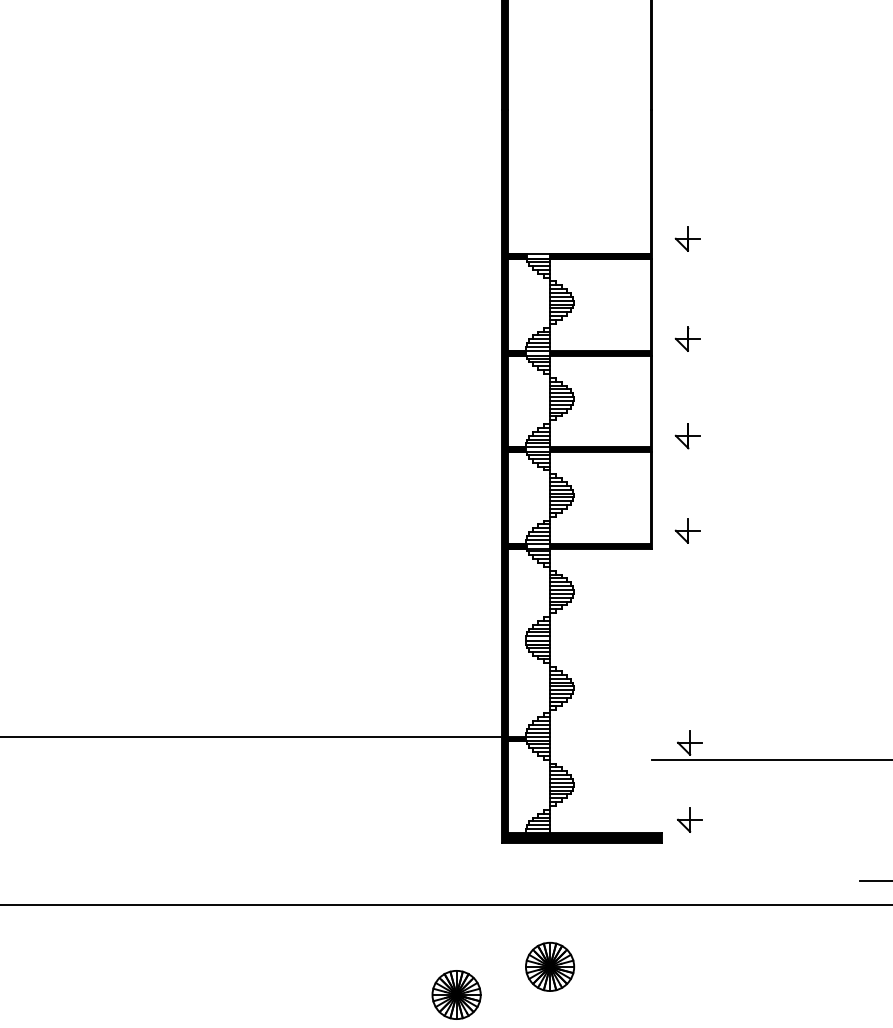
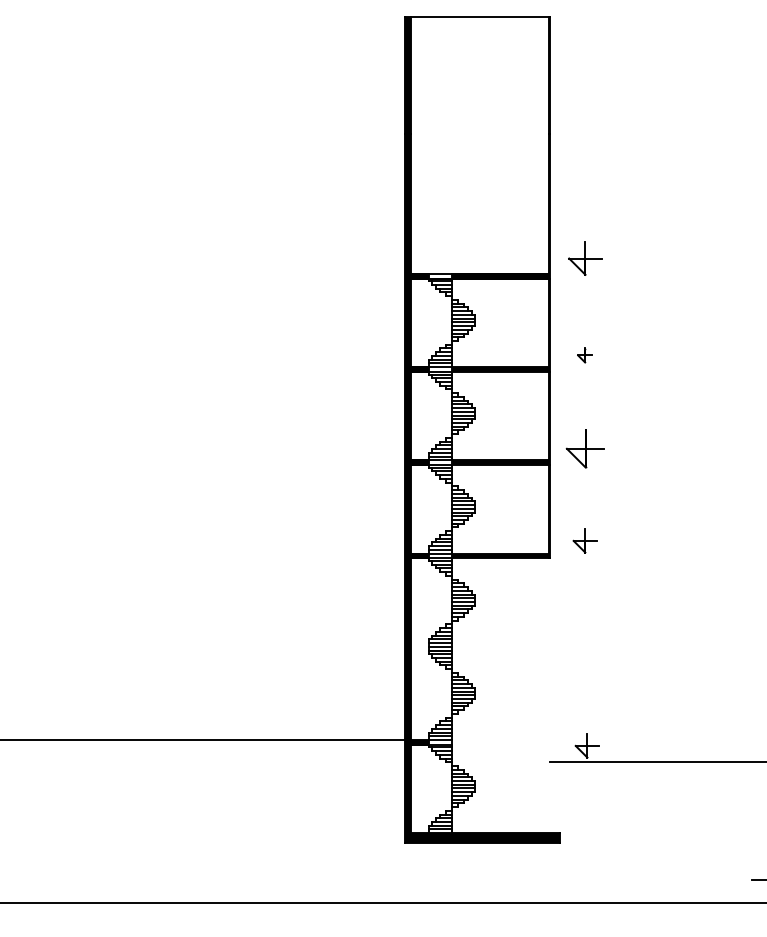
part: (687, 238) -> (584, 258), size x1.4
part: (687, 338) -> (584, 355), size x0.6
part: (687, 436) -> (584, 449), size x1.6
part: (689, 819) -> (586, 820), removed

